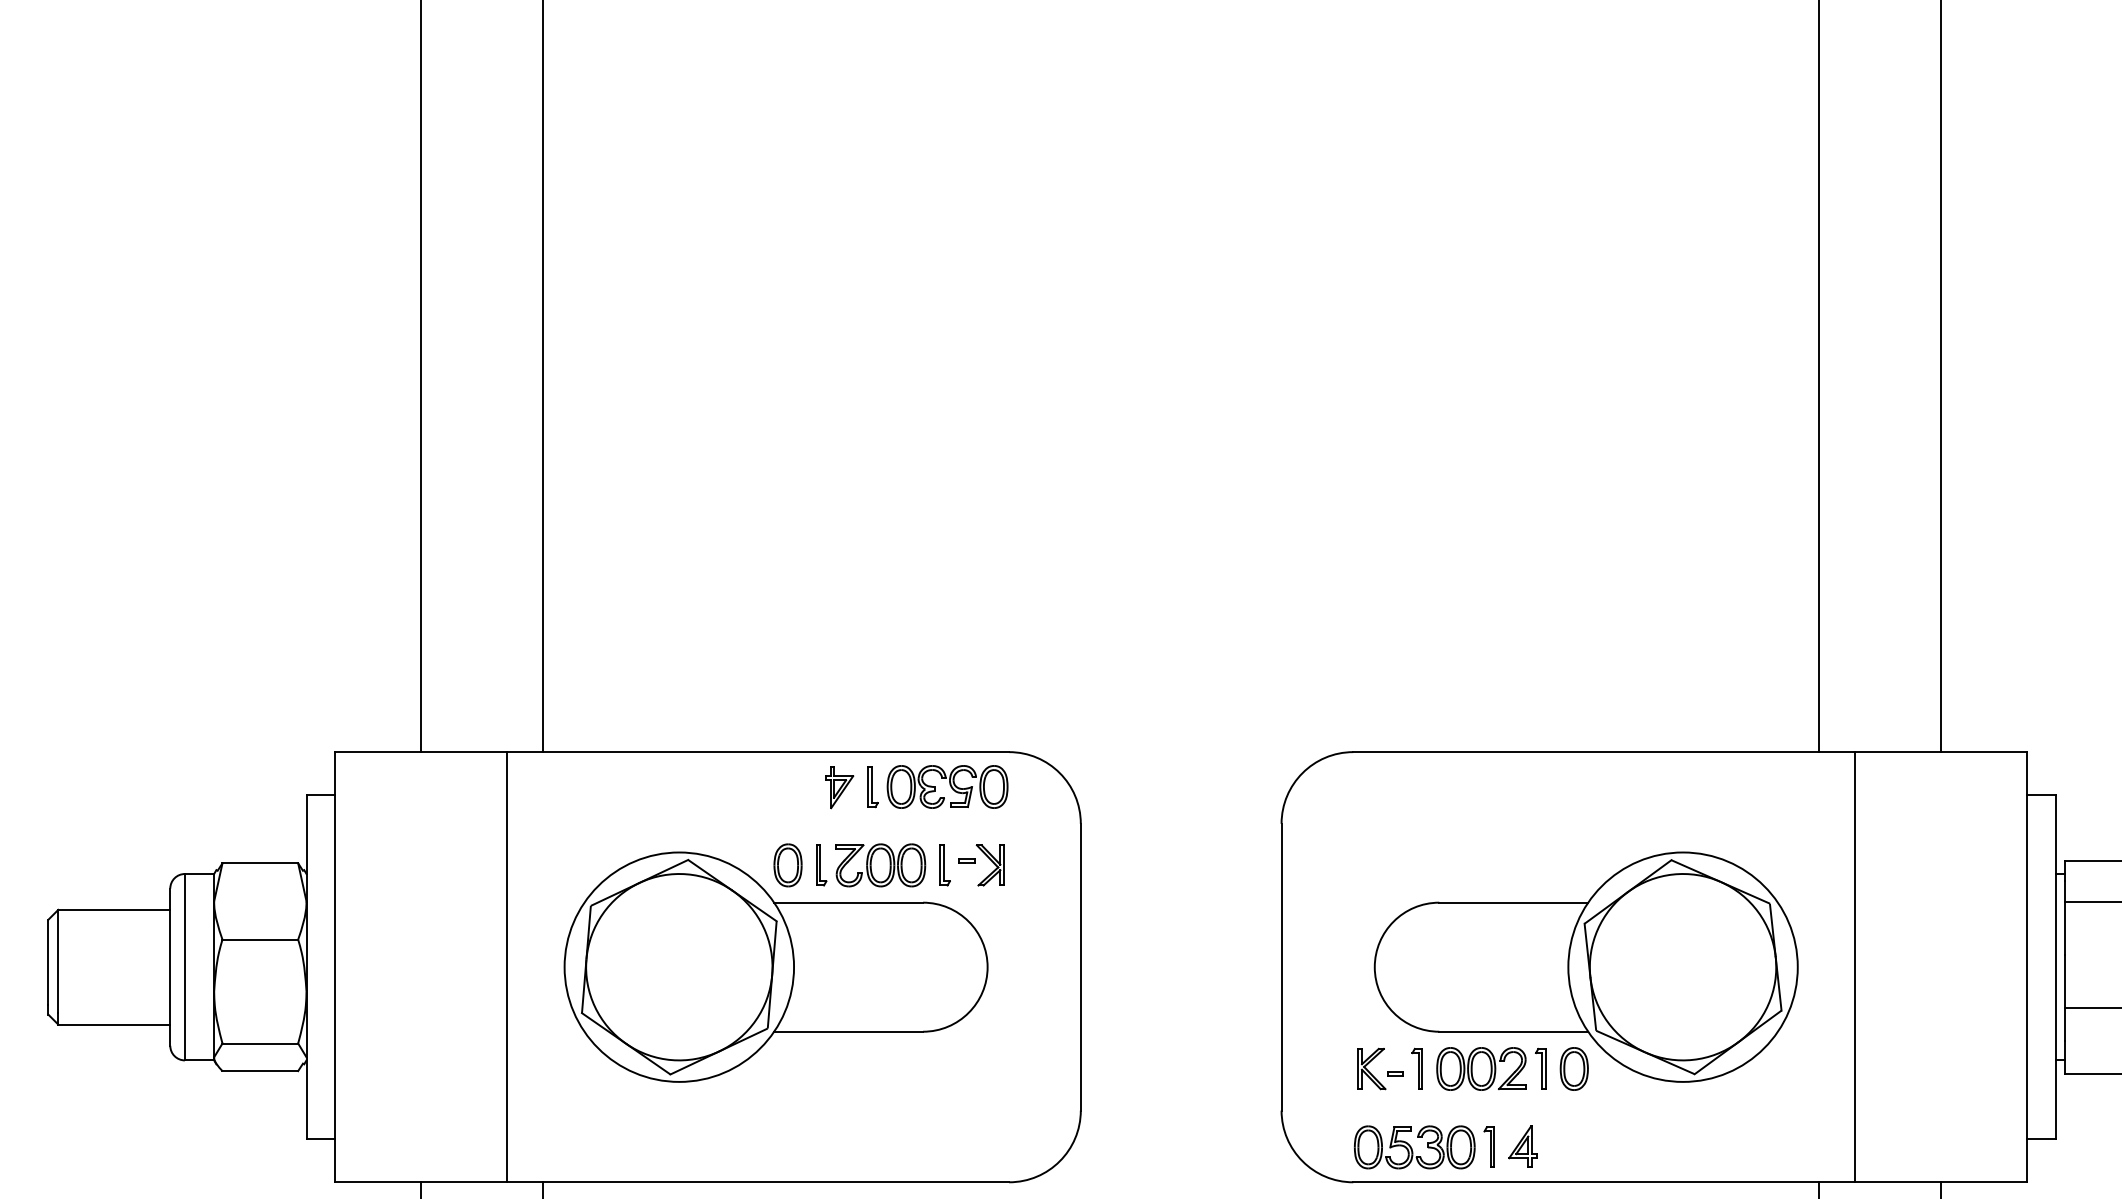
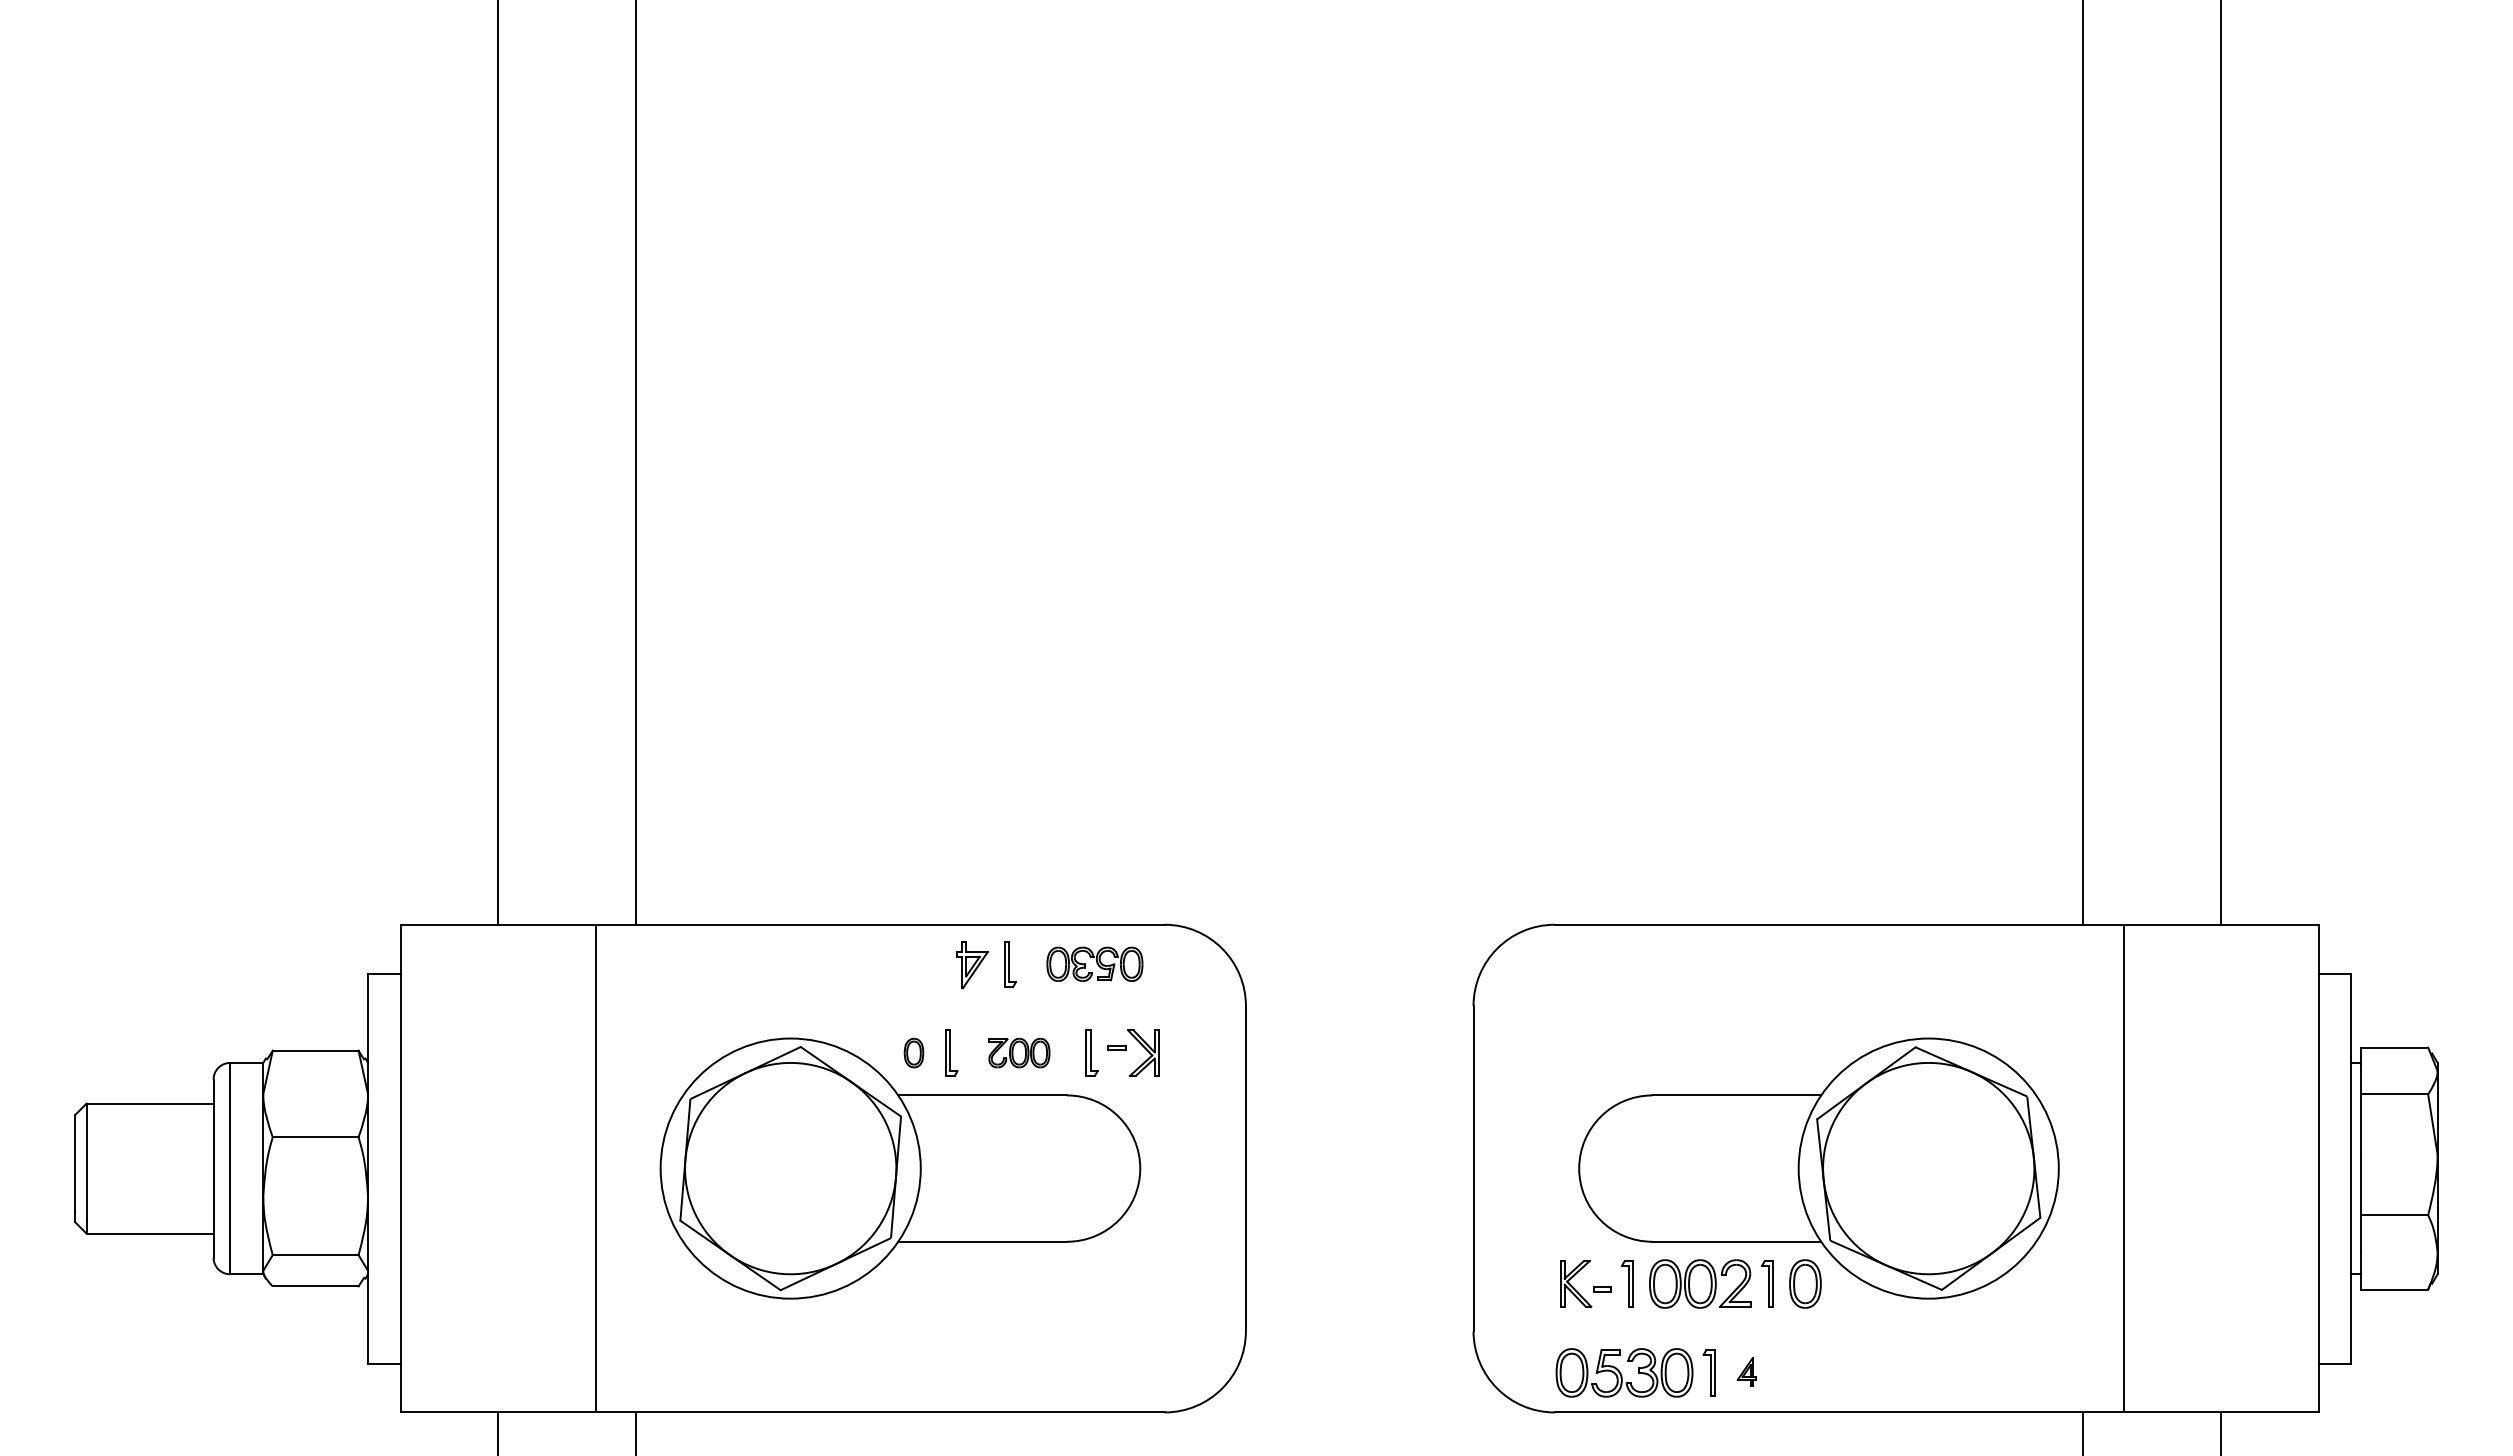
part: (947, 787) -> (1094, 964), size x0.7
part: (787, 864) -> (913, 1052), size x0.6
part: (881, 864) -> (1019, 1052), size x0.6
part: (1522, 1146) -> (1746, 1371), size x0.6

